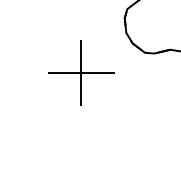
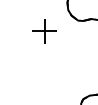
part: (81, 73) -> (44, 31), size x0.71

